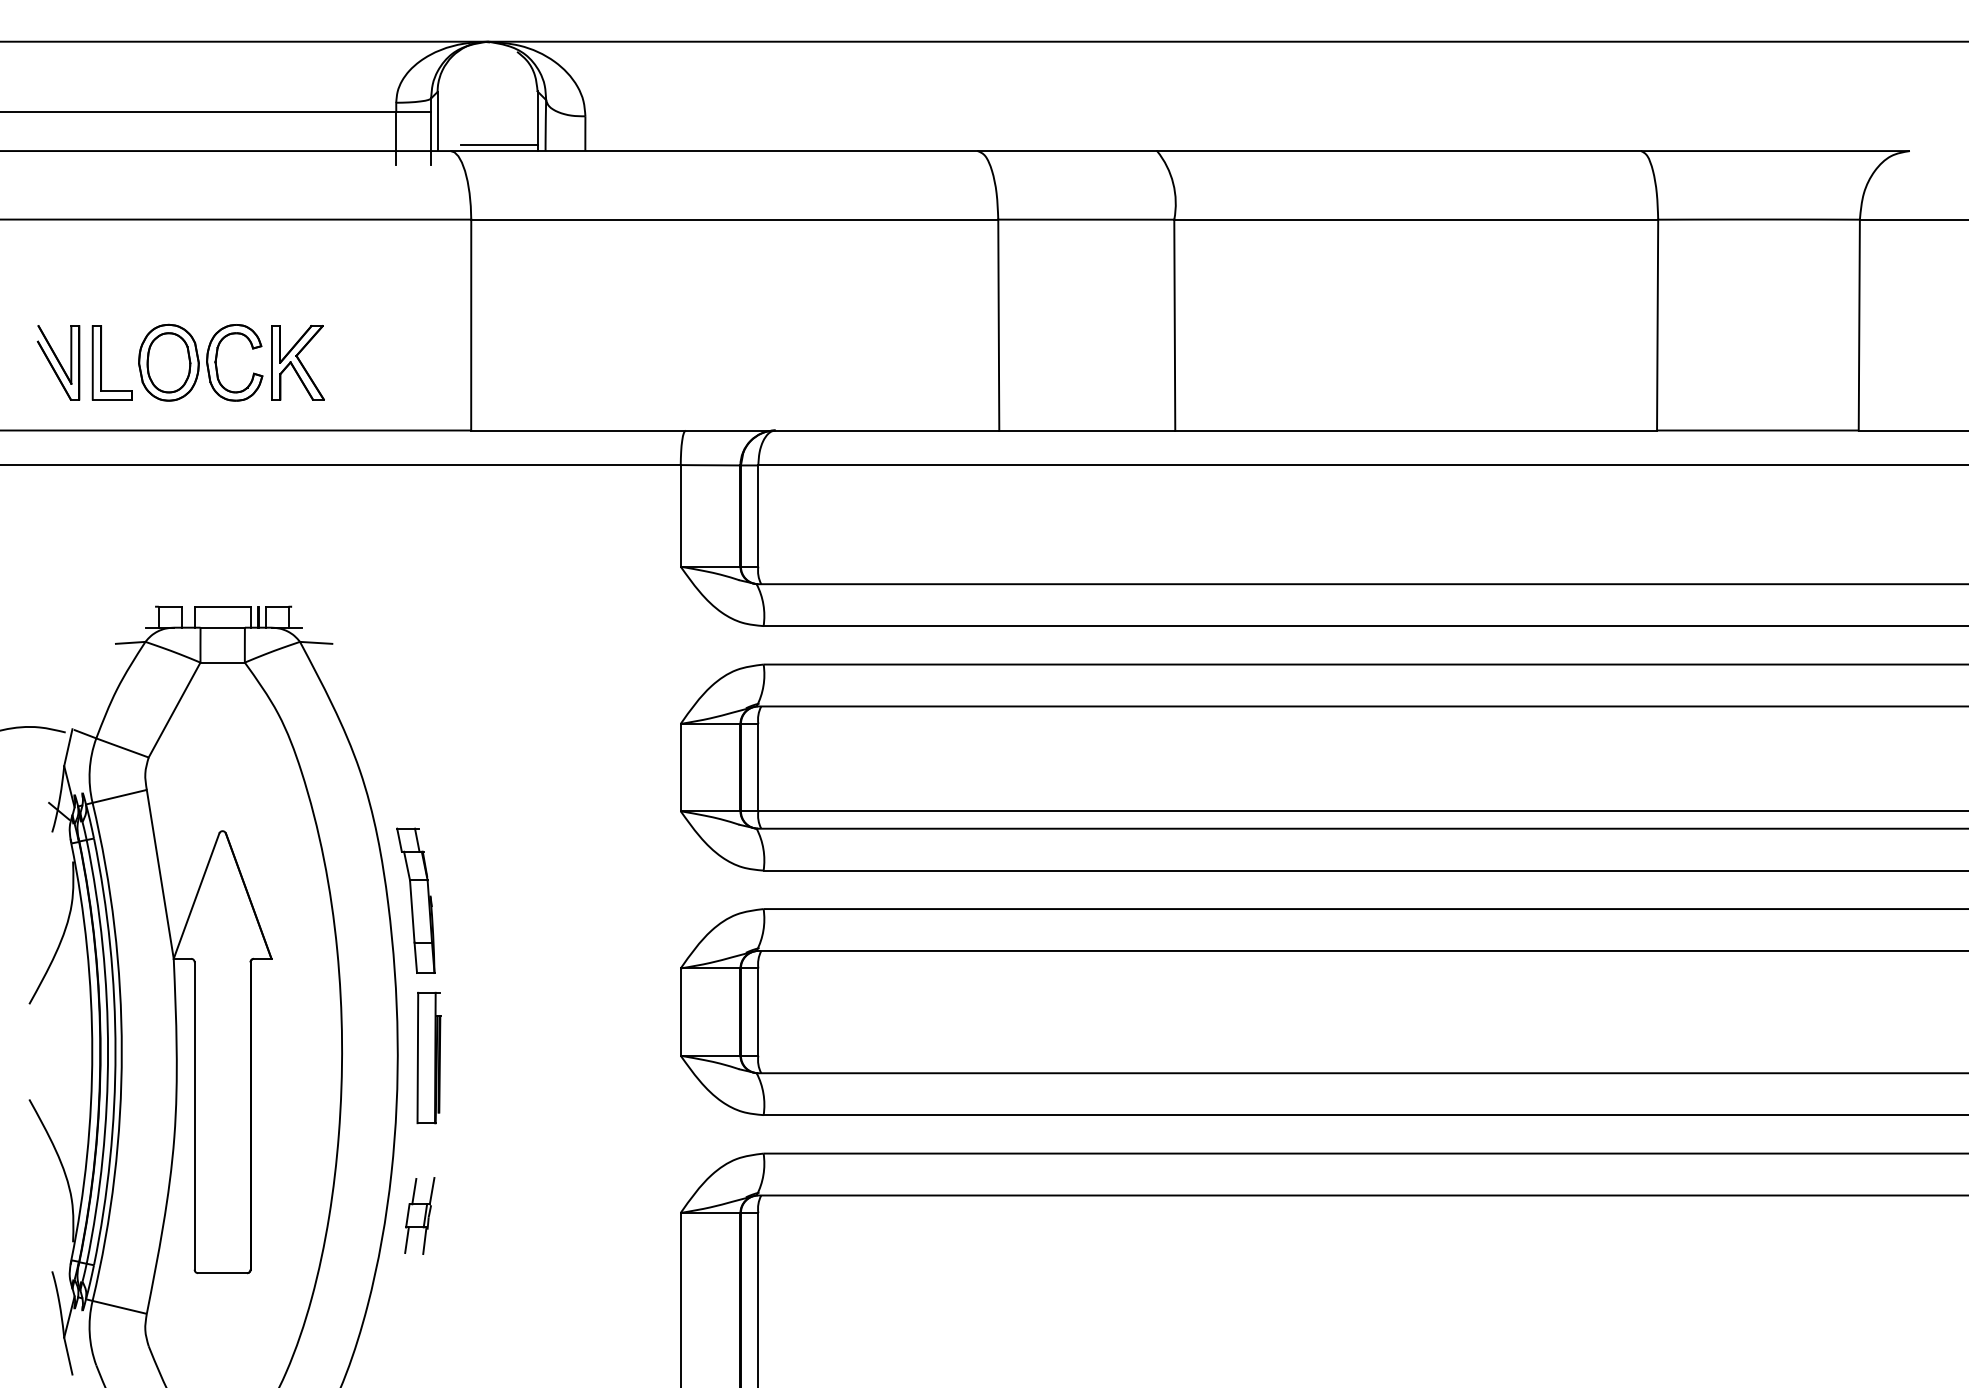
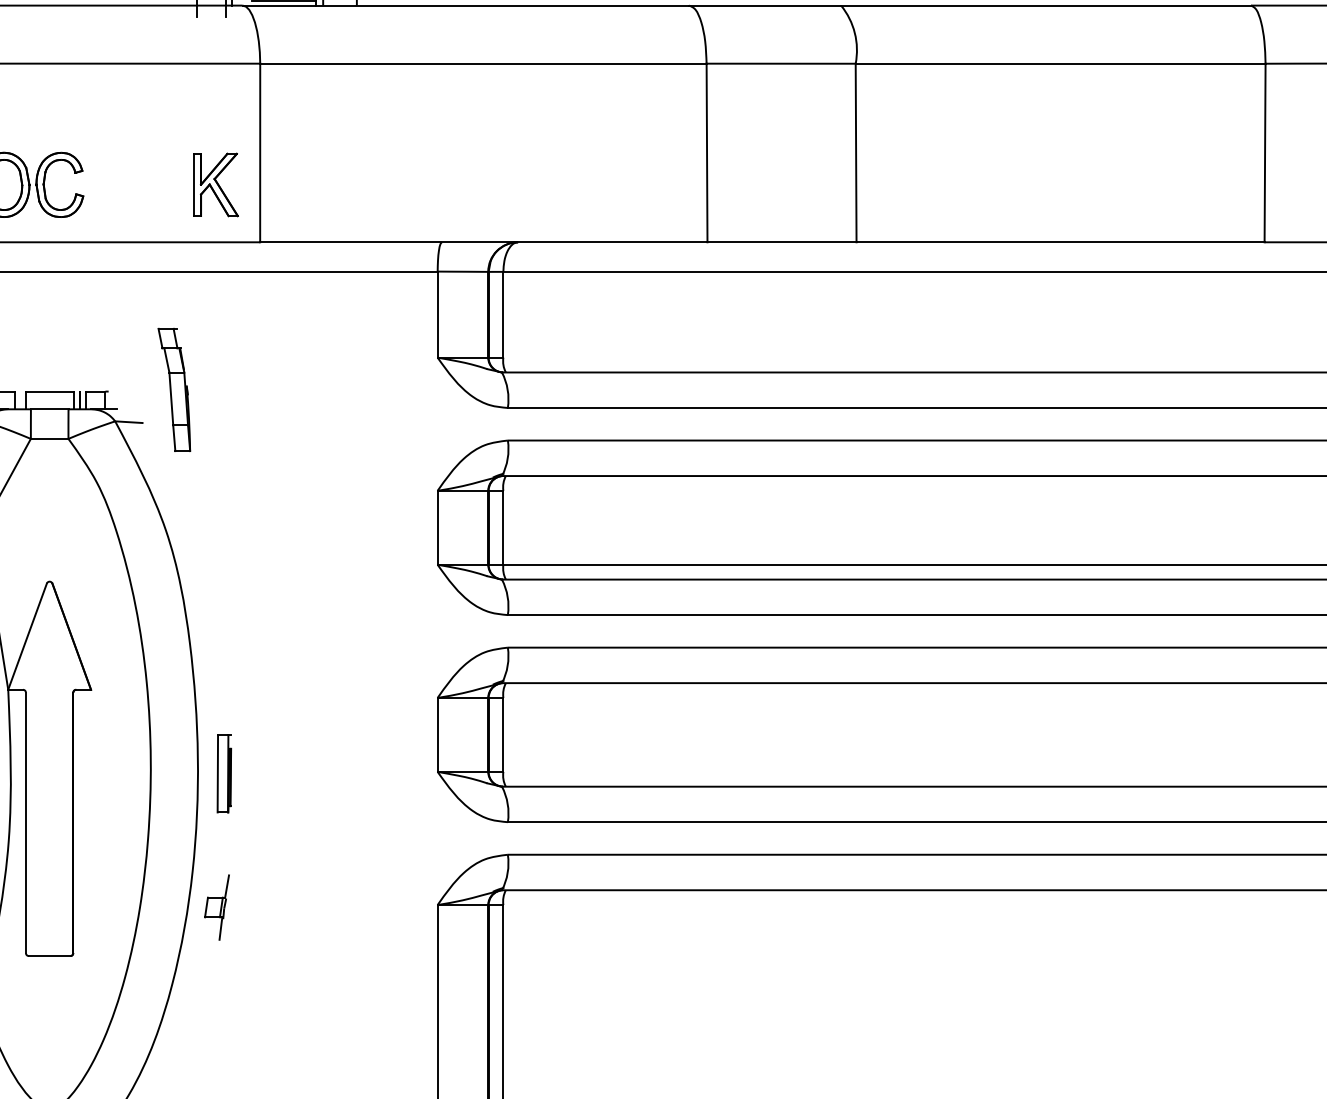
part: (297, 362) -> (215, 184), moved
part: (415, 900) -> (174, 389), moved
part: (428, 1057) -> (224, 773), size x0.7
line: (414, 1191) -> (212, 886), removed
line: (406, 1240) -> (205, 928), removed

